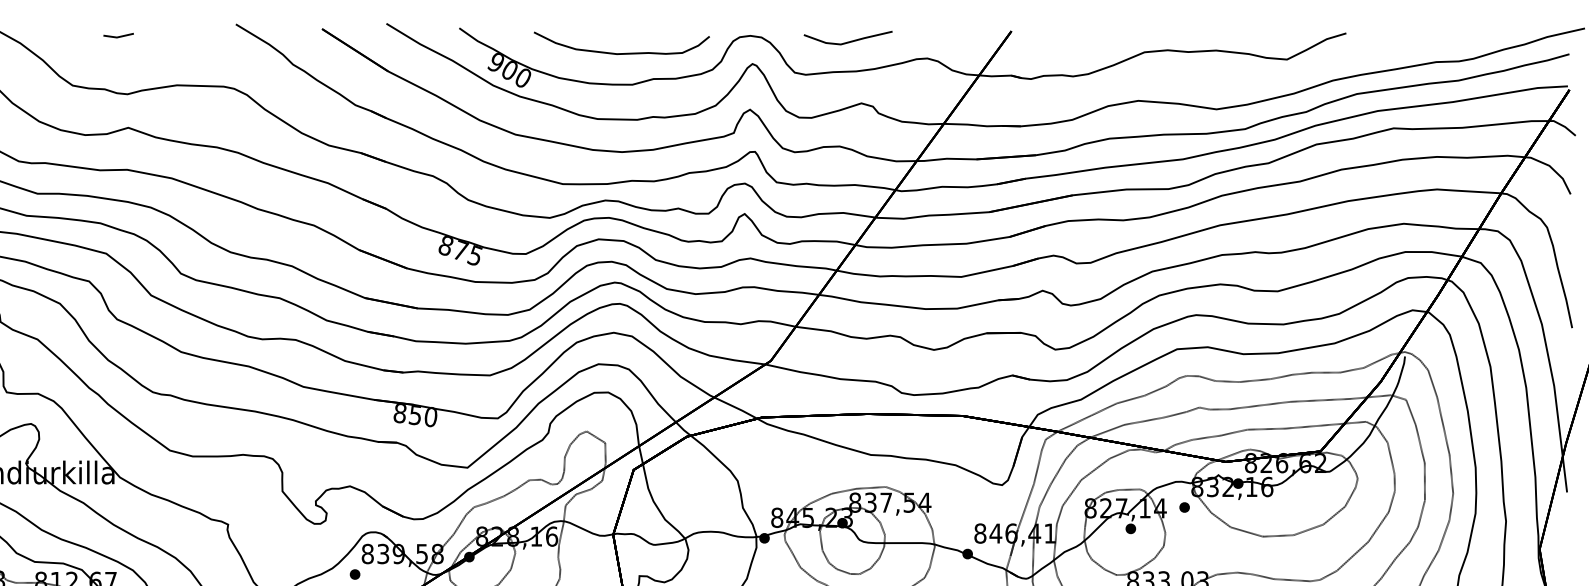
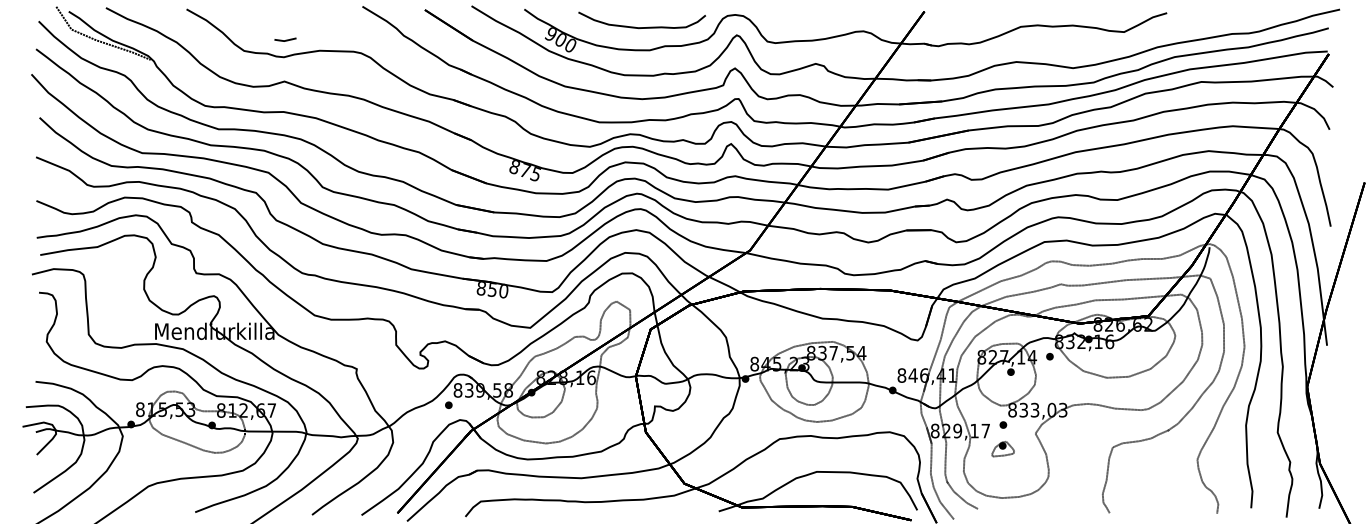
line: (118, 35) -> (285, 39), moved
line: (848, 40) -> (806, 18), removed

